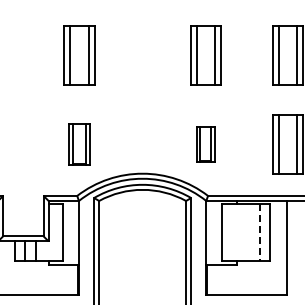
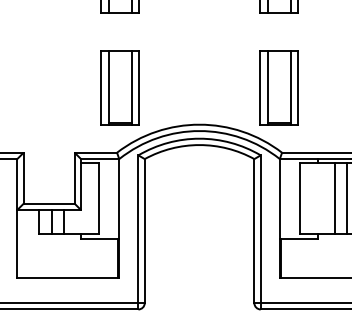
part: (79, 144) -> (119, 87), size x1.43
part: (205, 144) -> (278, 87), size x1.67
line: (249, 232) -> (334, 198), added
line: (259, 232) -> (346, 198), dashed -> solid

